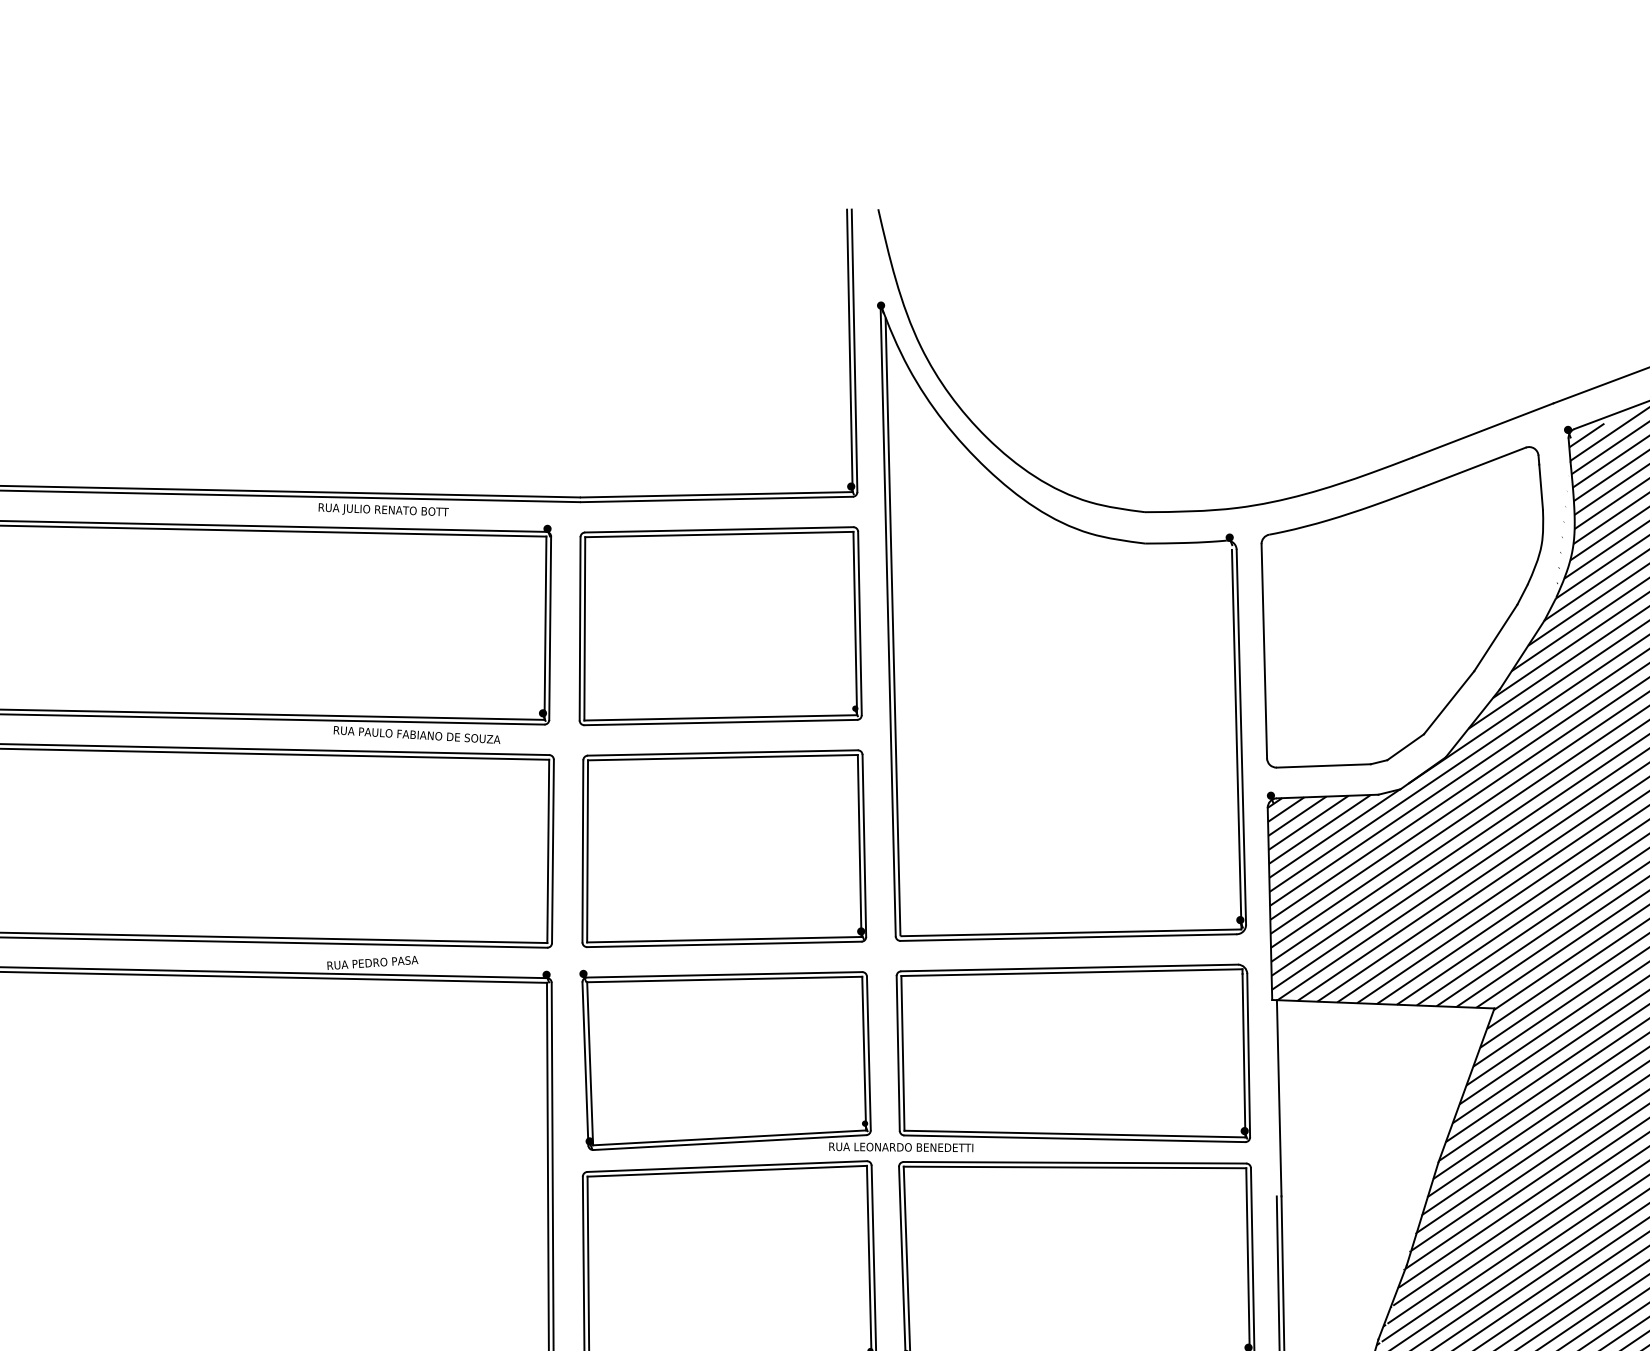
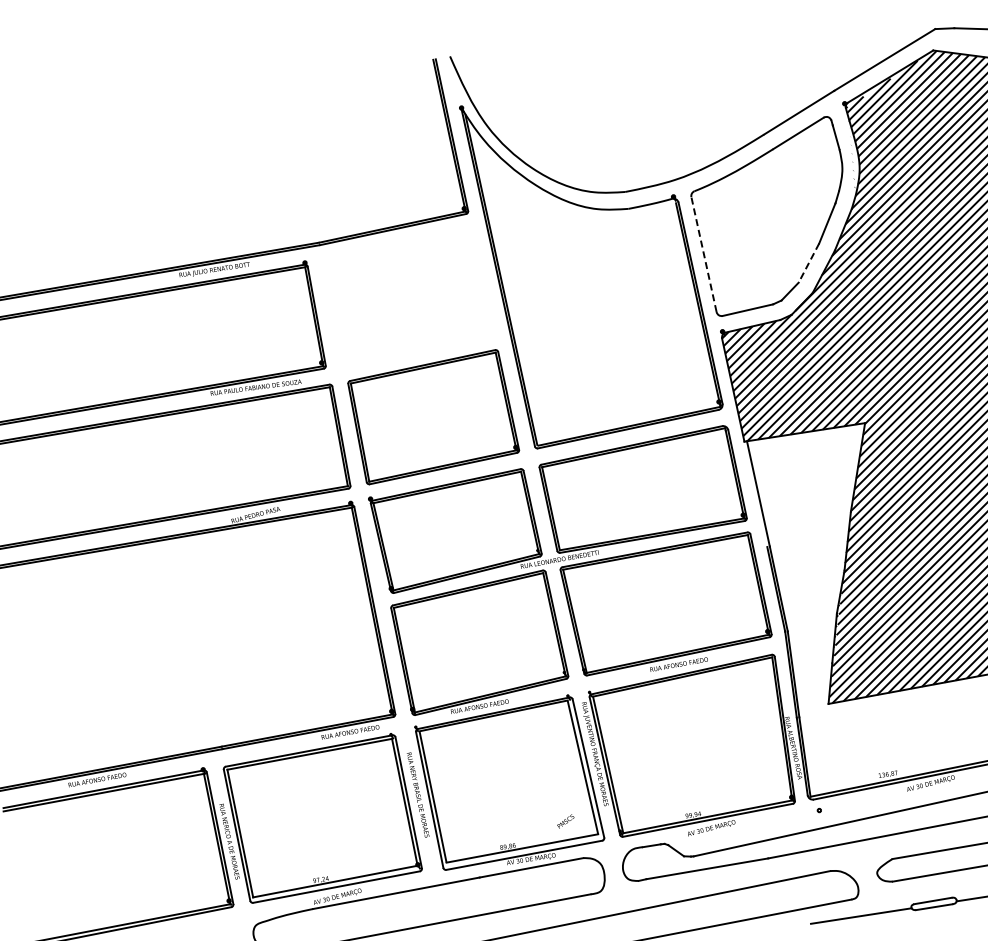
part: (720, 626) -> (408, 297), removed
line: (1265, 651) -> (704, 254), solid -> dashed
line: (1448, 703) -> (808, 263), solid -> dashed

